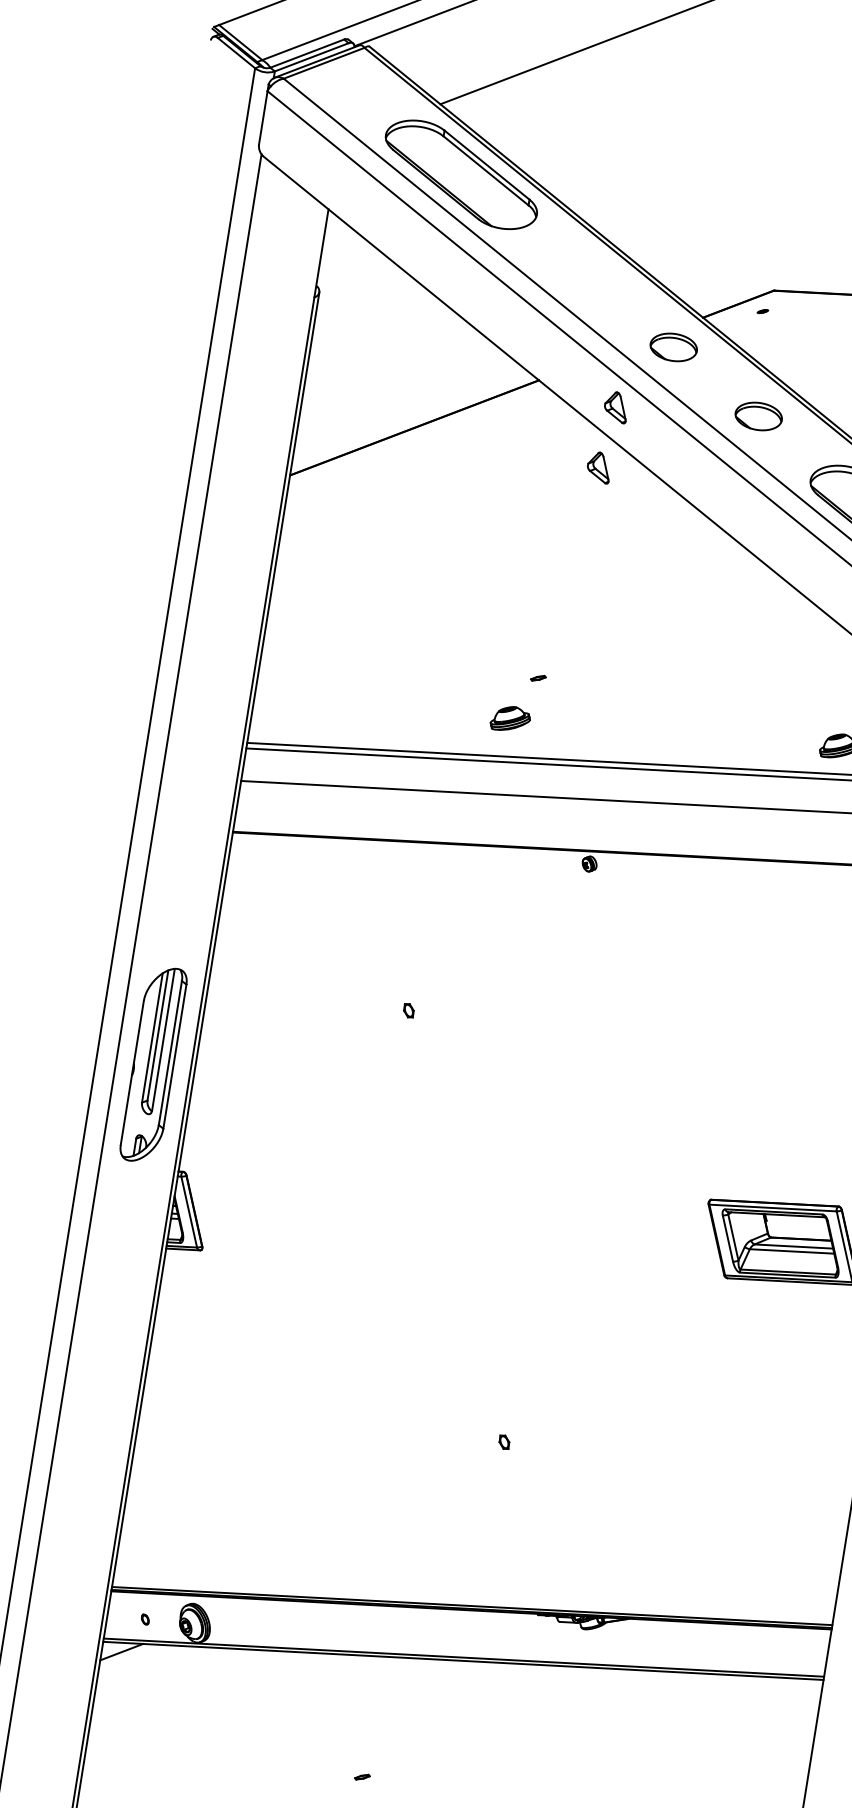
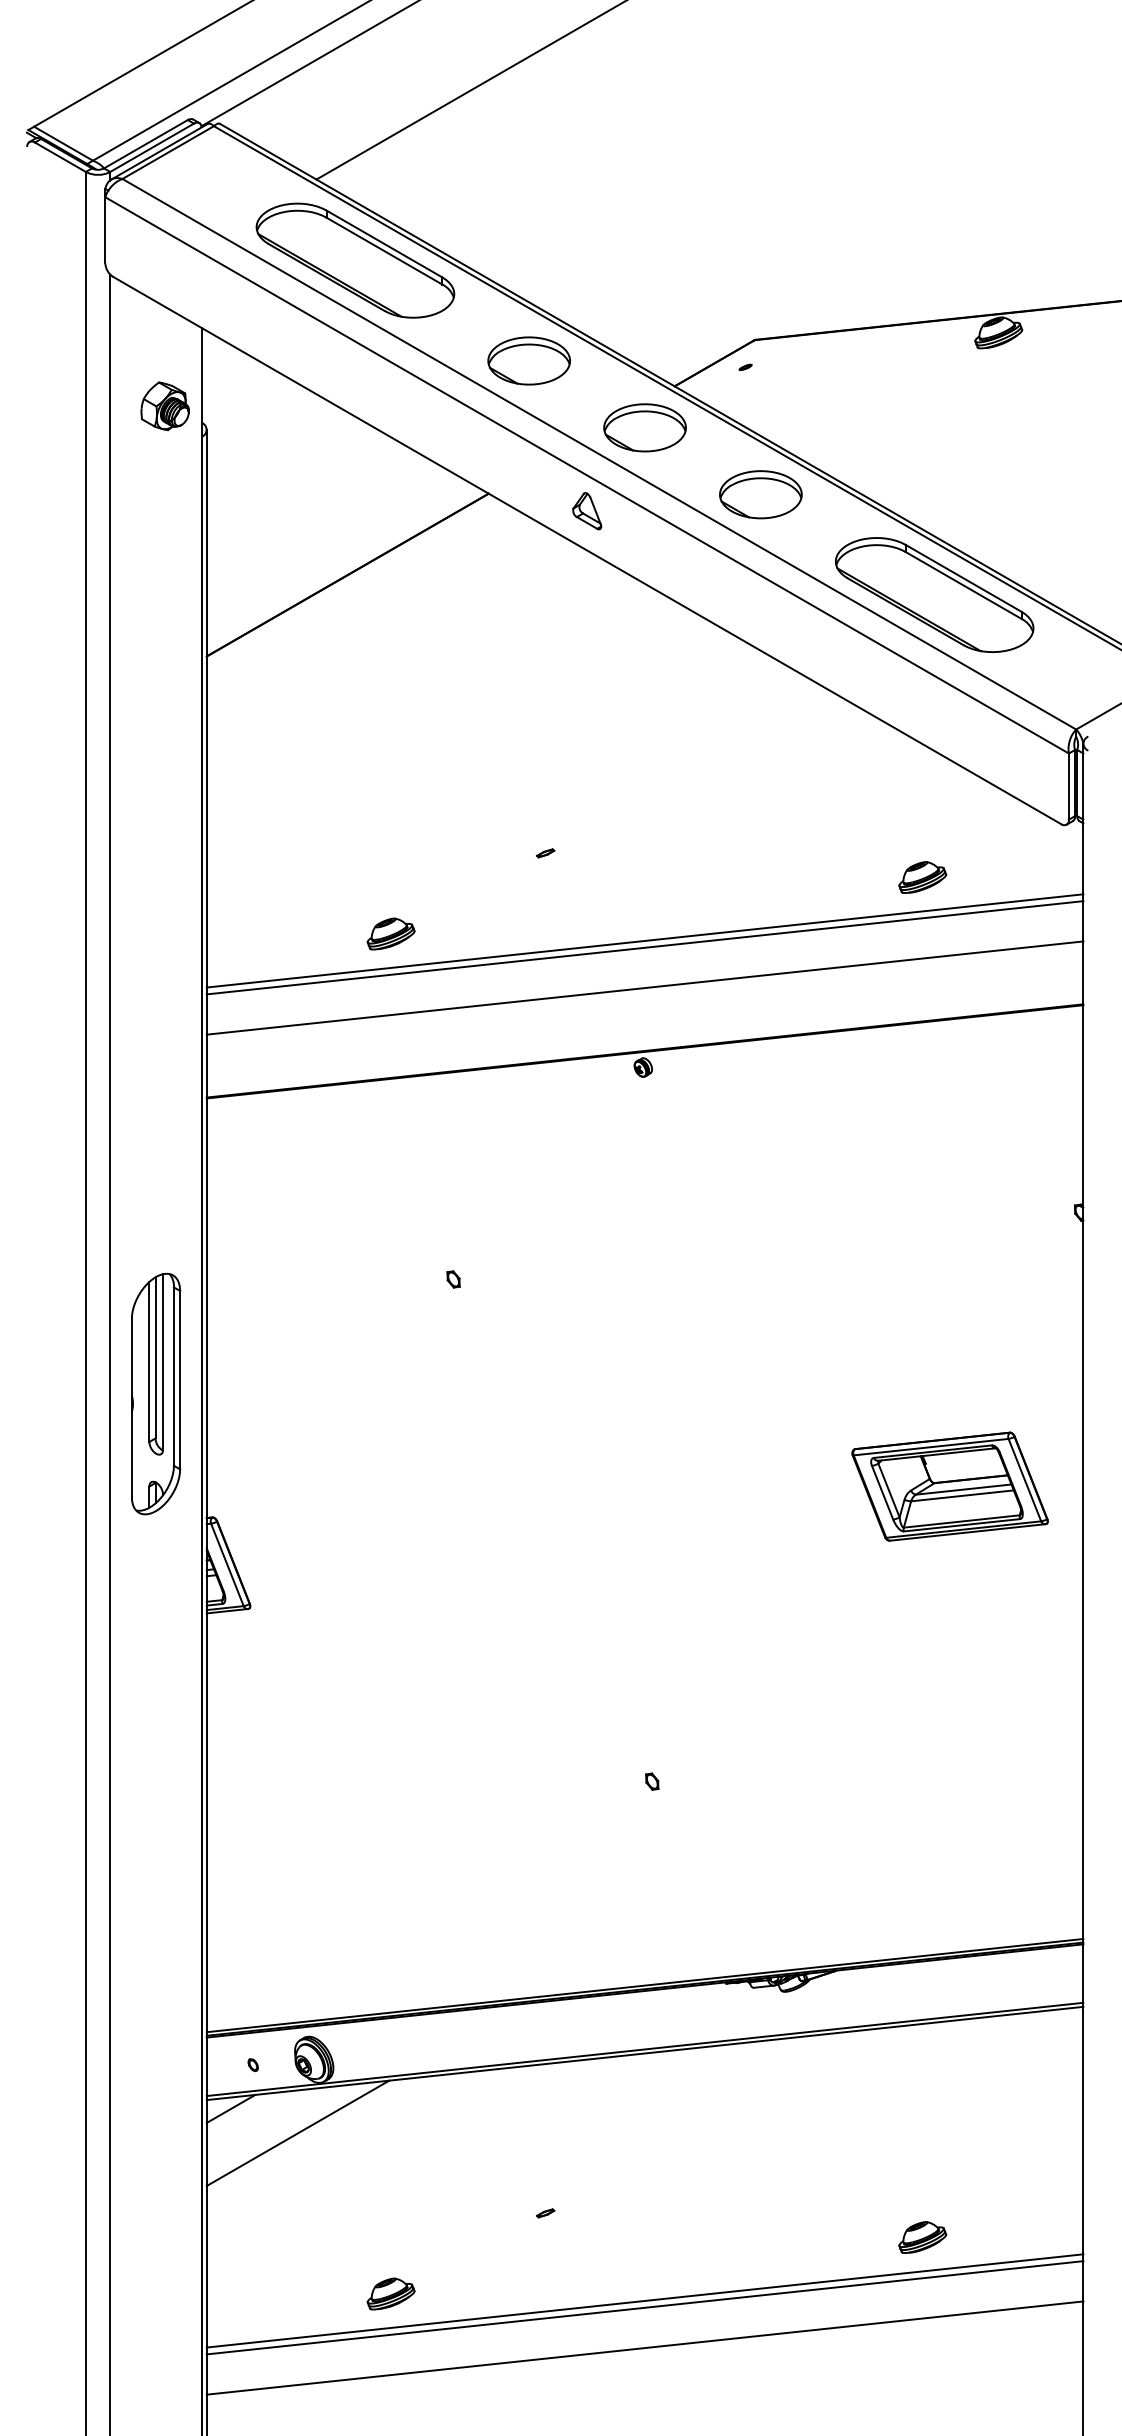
part: (288, 267) -> (164, 406), added
part: (588, 277) -> (528, 360), added
part: (673, 347) -> (644, 427), size x1.43
part: (758, 416) -> (760, 494), size x1.43
part: (599, 467) -> (578, 587), removed
part: (510, 718) -> (390, 933), moved
line: (172, 1680) -> (297, 2133), added

